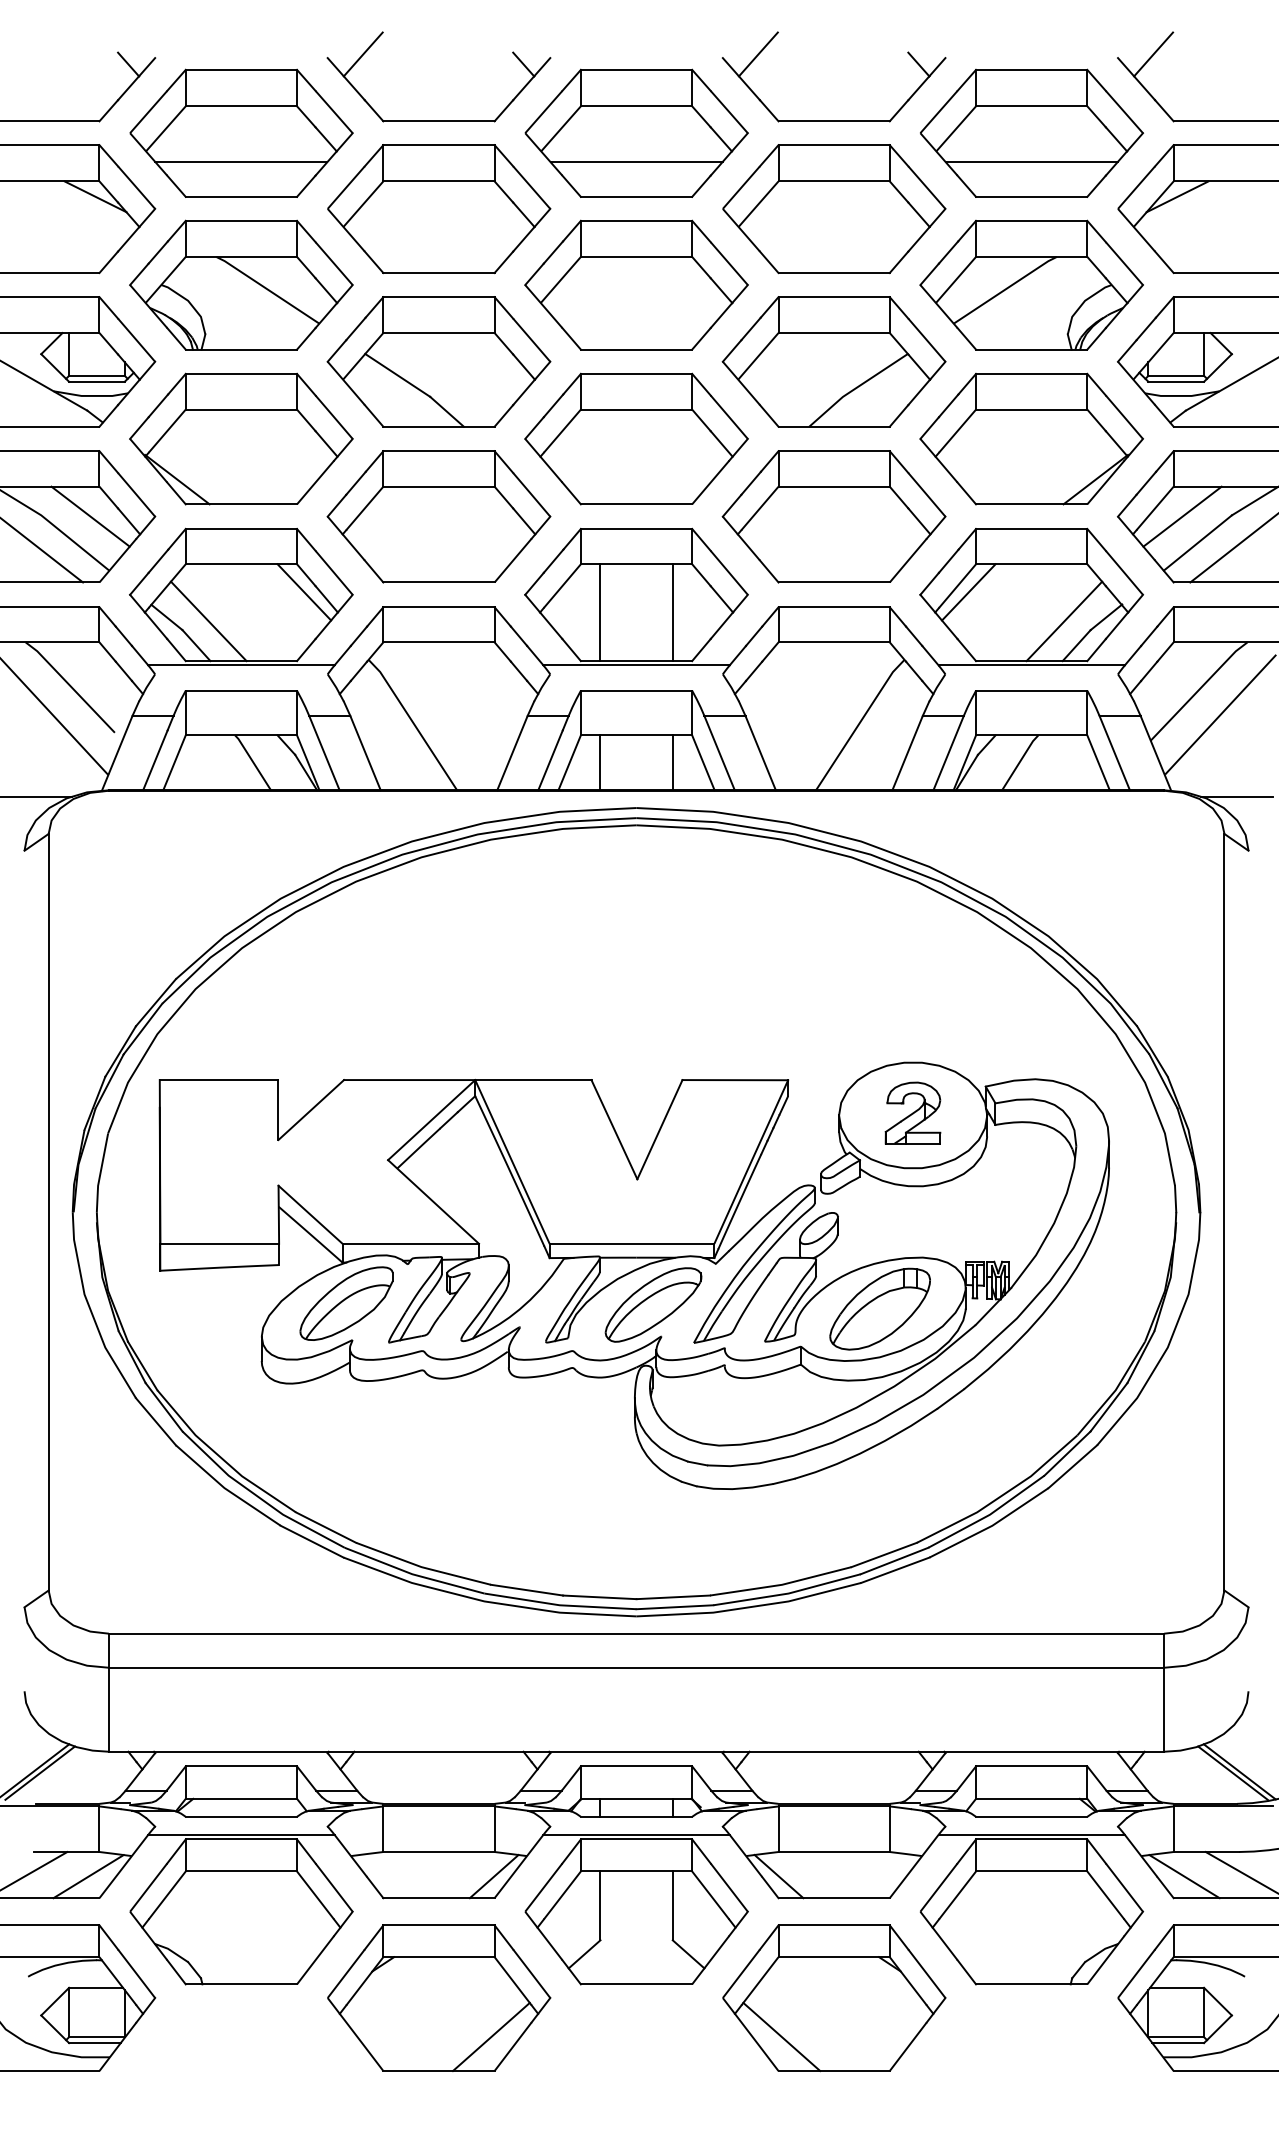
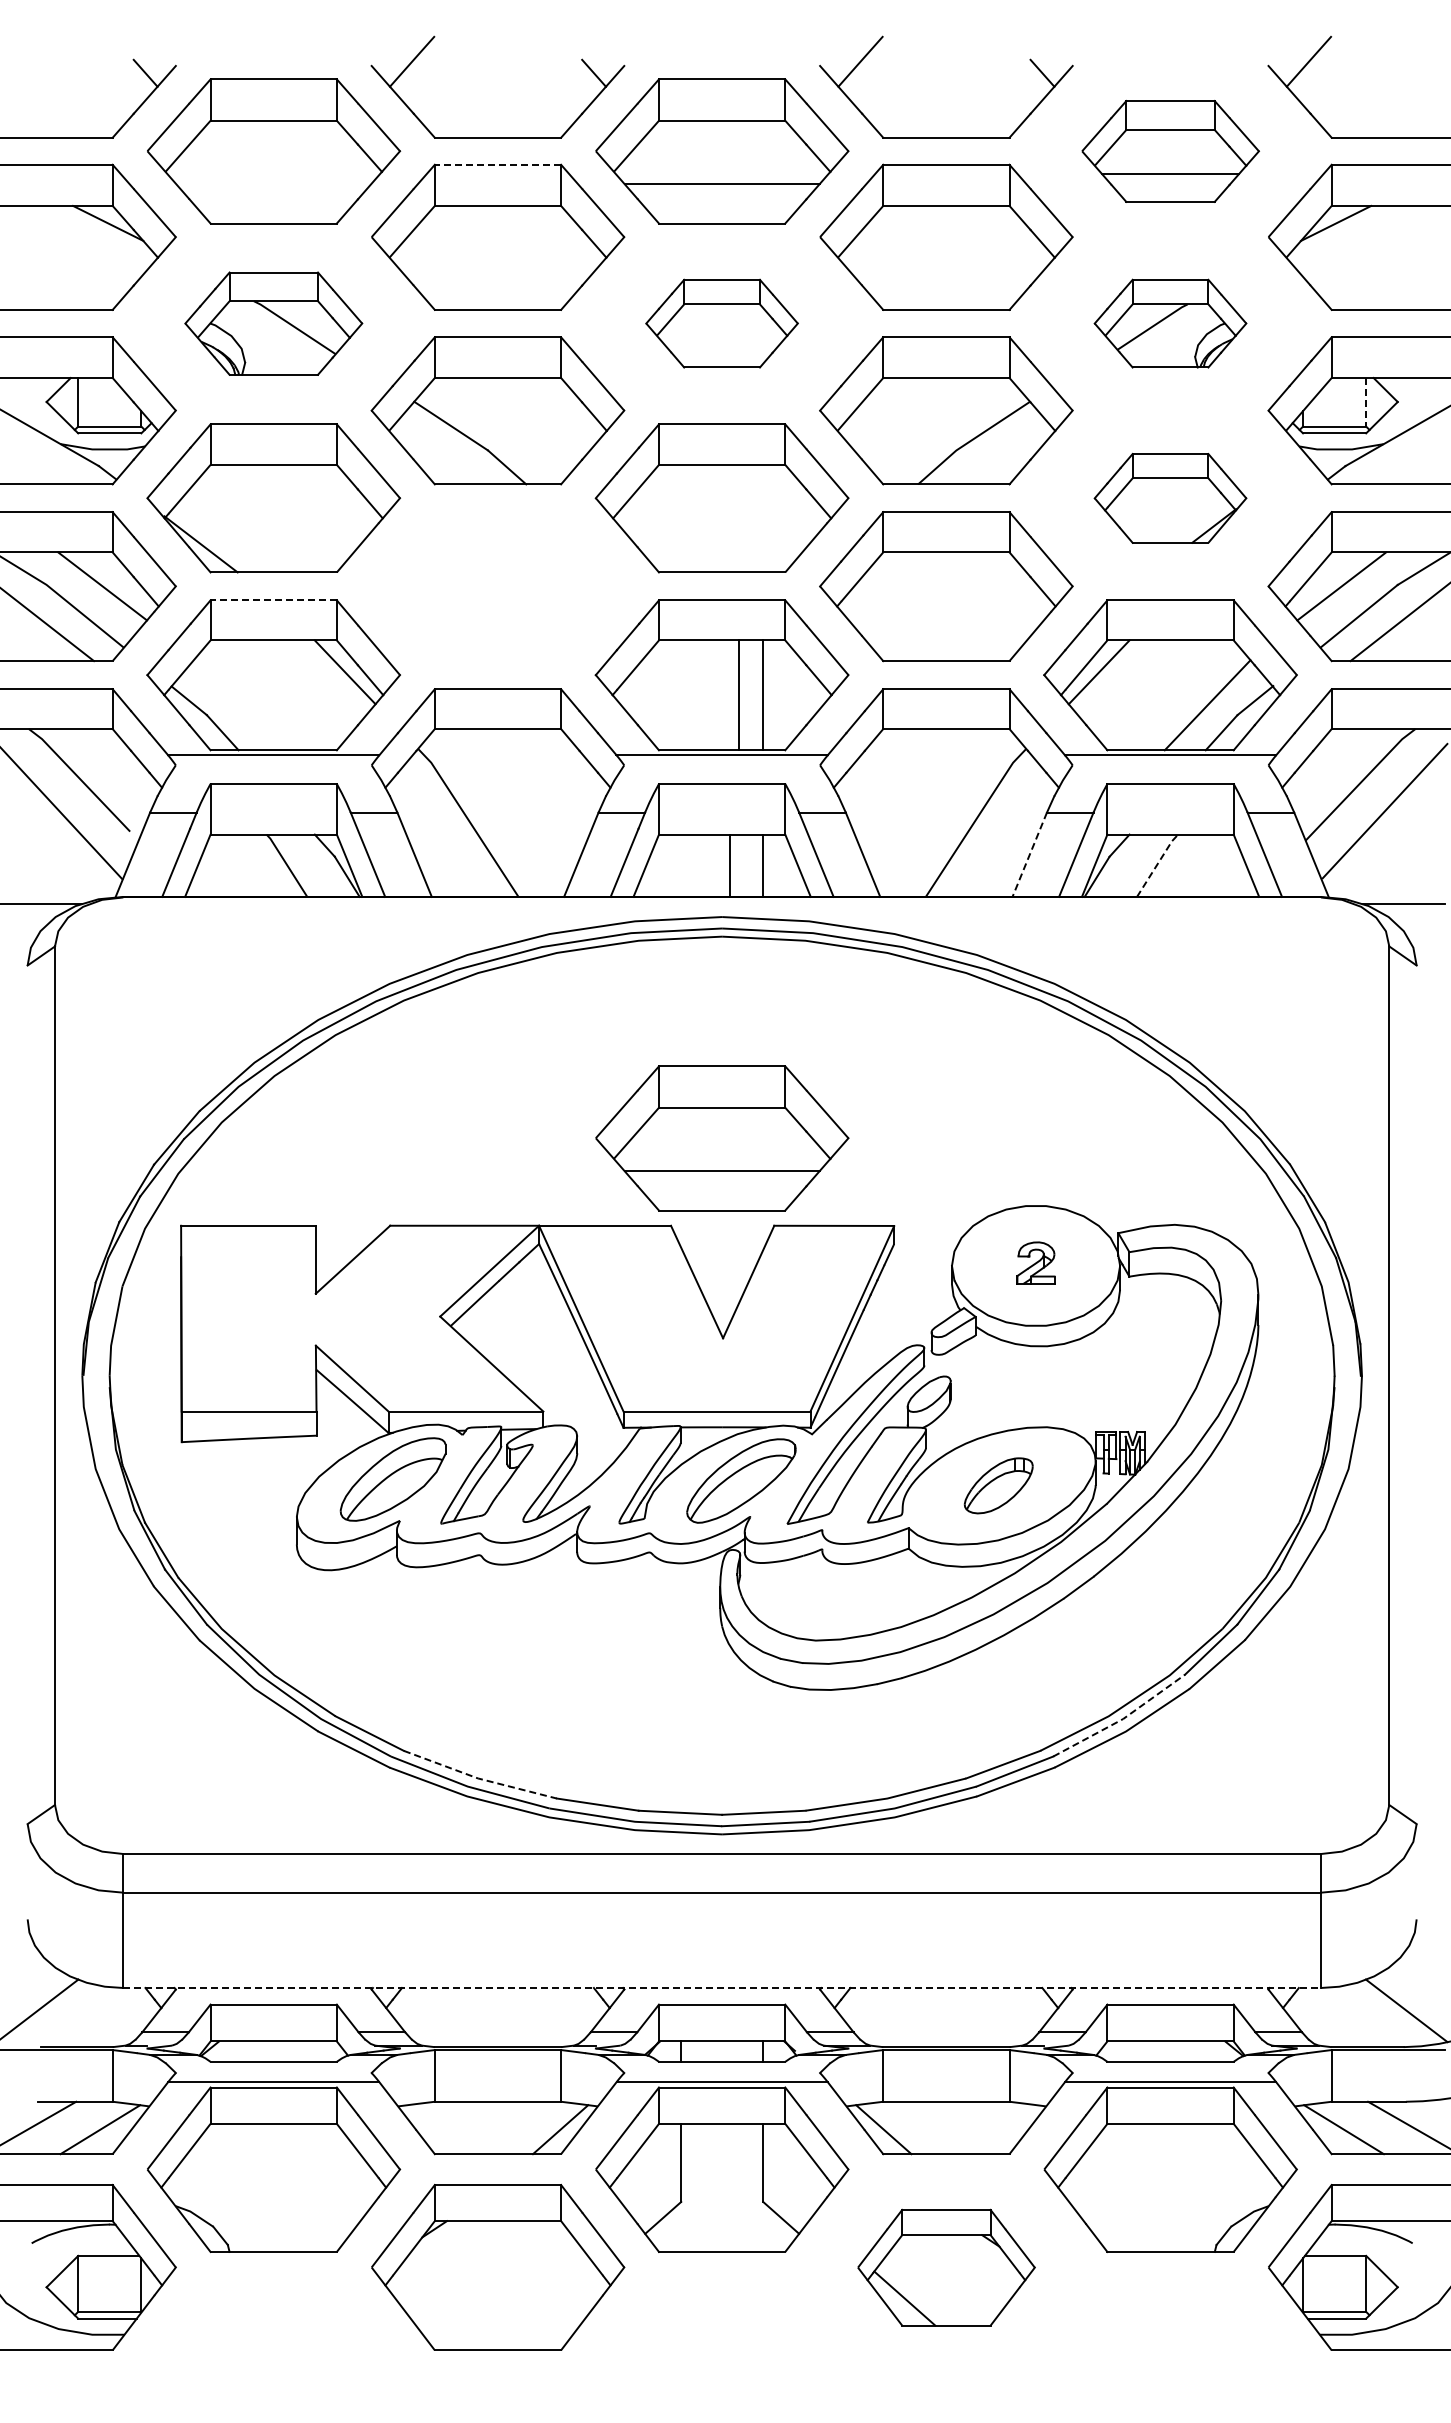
part: (1031, 133) -> (1170, 151), size x0.7
line: (438, 144) -> (497, 164), solid -> dashed
line: (241, 162) -> (273, 184), removed
part: (241, 284) -> (273, 323), size x0.7
part: (635, 284) -> (721, 323), size x0.6
part: (1031, 284) -> (1170, 323), size x0.6
line: (1204, 354) -> (1366, 402), solid -> dashed
part: (1031, 439) -> (1170, 498), size x0.6
part: (438, 516) -> (497, 586), removed
line: (241, 529) -> (273, 600), solid -> dashed
line: (600, 612) -> (739, 695), moved
line: (208, 621) -> (236, 705), removed
line: (907, 752) -> (1029, 854), solid -> dashed
line: (1020, 761) -> (1157, 864), solid -> dashed
line: (600, 762) -> (730, 865), moved
part: (636, 1003) -> (722, 1138), added
part: (912, 1112) -> (1035, 1262), size x0.6
part: (880, 1308) -> (998, 1485), size x0.6
line: (989, 1515) -> (1122, 1719), solid -> dashed
line: (422, 1567) -> (479, 1778), solid -> dashed
line: (636, 1752) -> (722, 1988), solid -> dashed
line: (39, 1773) -> (44, 2012), removed
line: (1232, 1773) -> (1398, 2012), removed
part: (834, 1998) -> (946, 2267), size x0.7
line: (491, 2036) -> (557, 2311), removed

